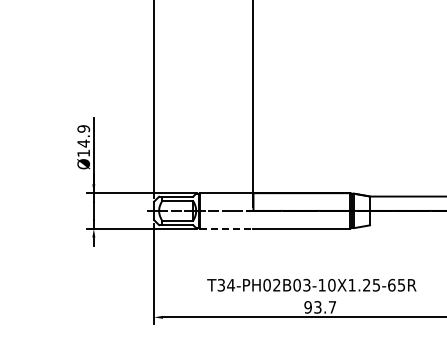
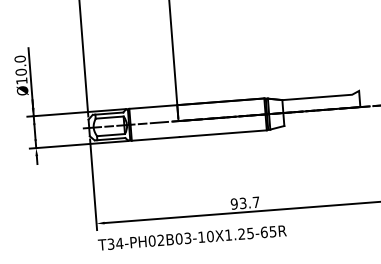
text: (83, 136) -> (20, 65), Ø14.9 -> Ø10.0
line: (226, 228) -> (155, 138), dashed -> solid
text: (311, 284) -> (192, 237), moved

